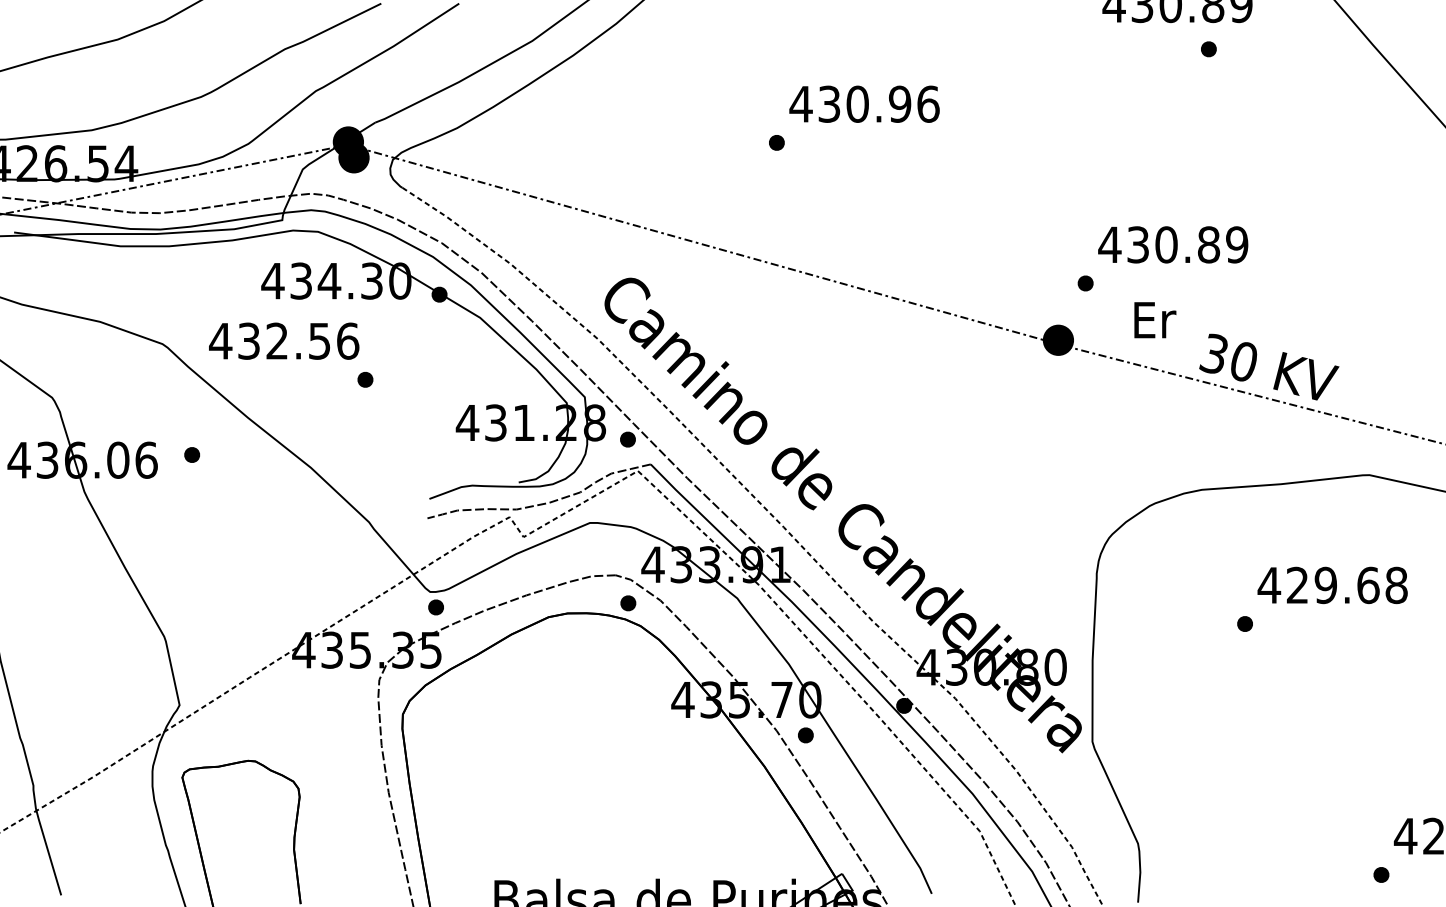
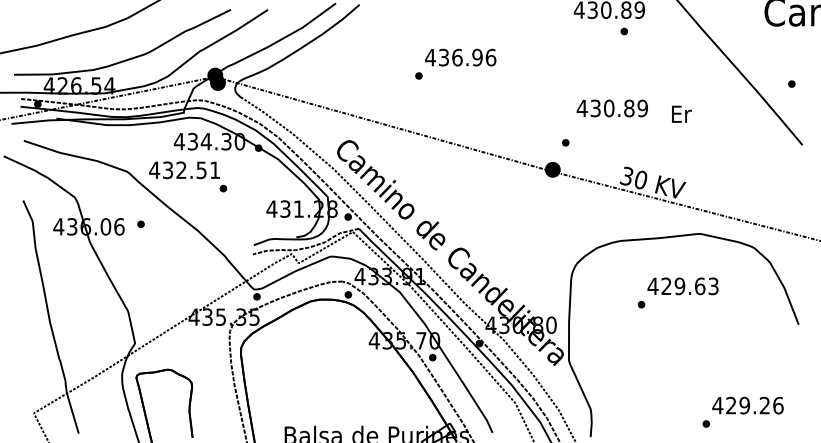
text: (857, 103) -> (457, 57), 430.96 -> 436.96
text: (1171, 244) -> (611, 108), moved
text: (1154, 318) -> (681, 113), moved
text: (348, 341) -> (215, 170), 432.56 -> 432.51
text: (1396, 585) -> (713, 286), 429.68 -> 429.63

